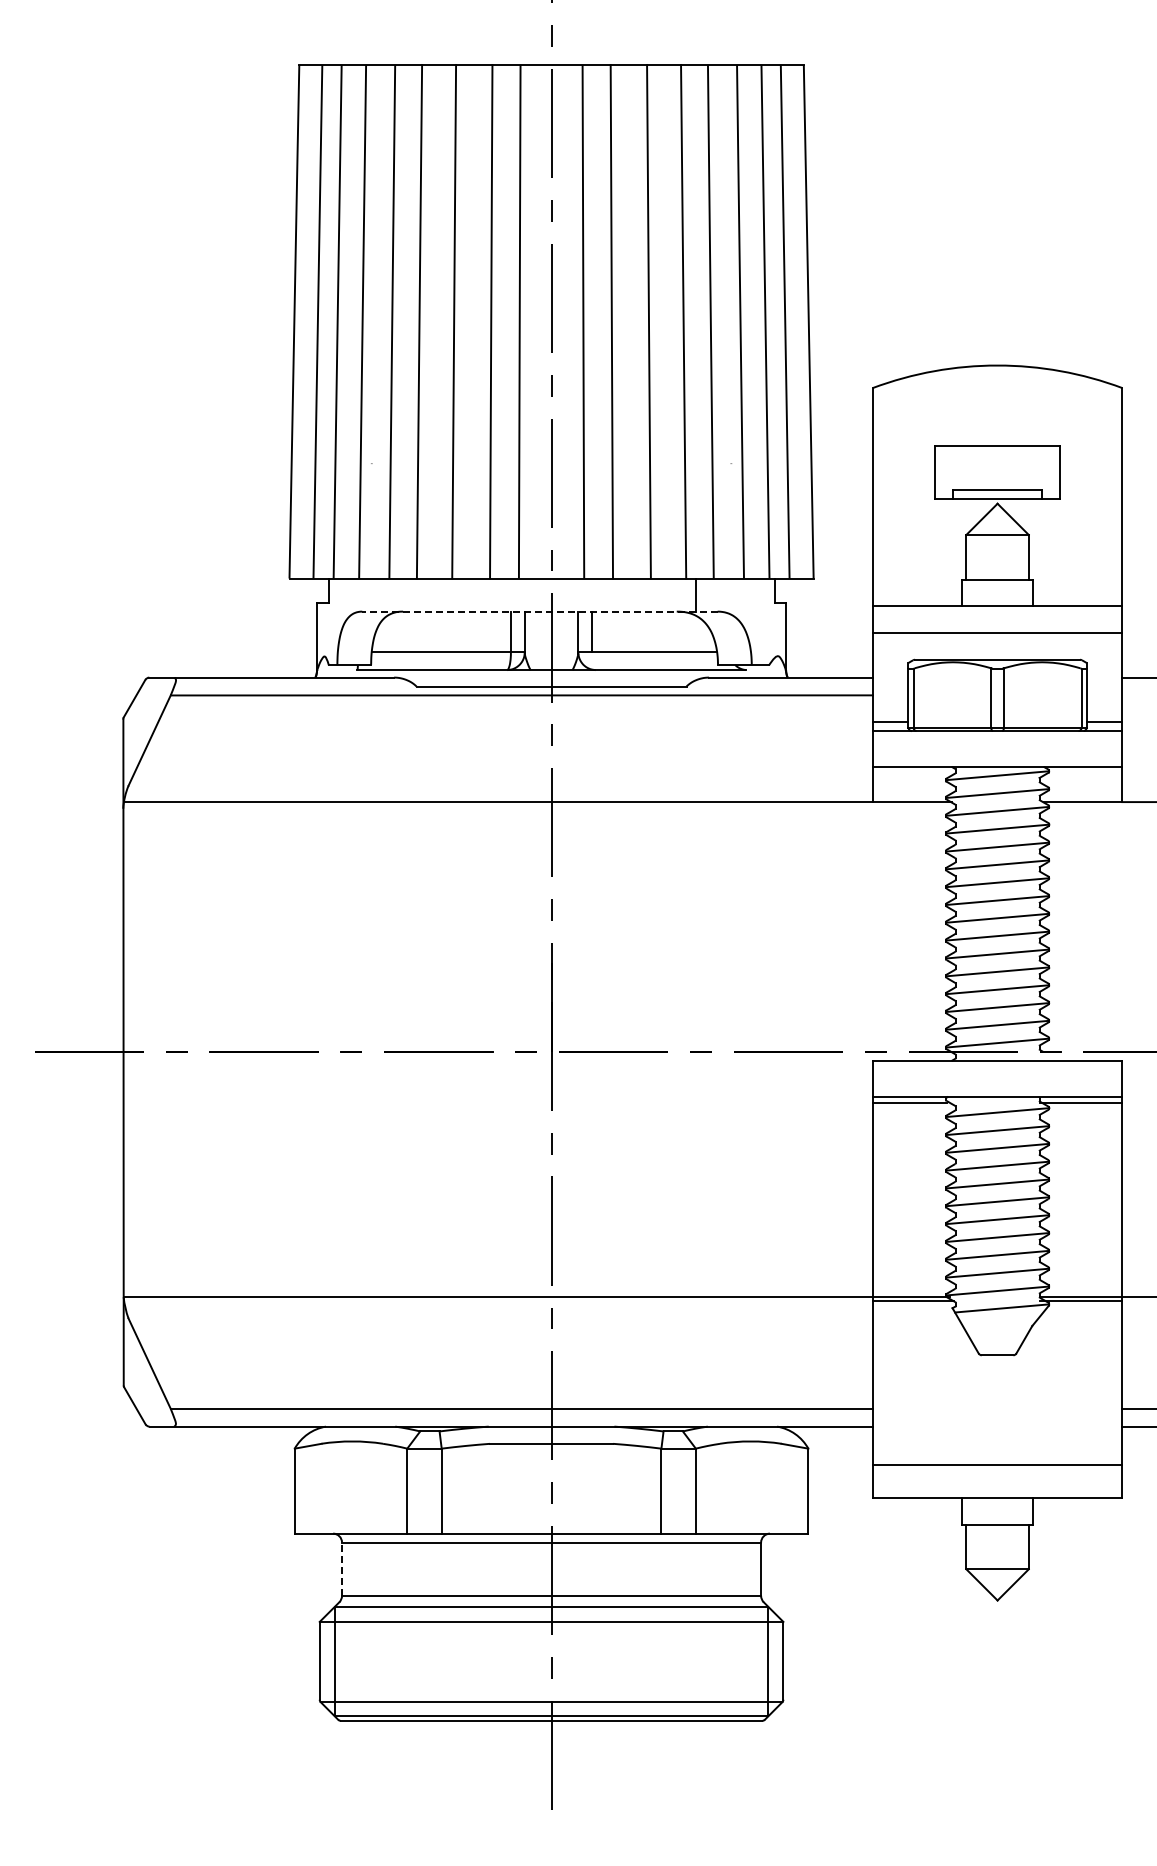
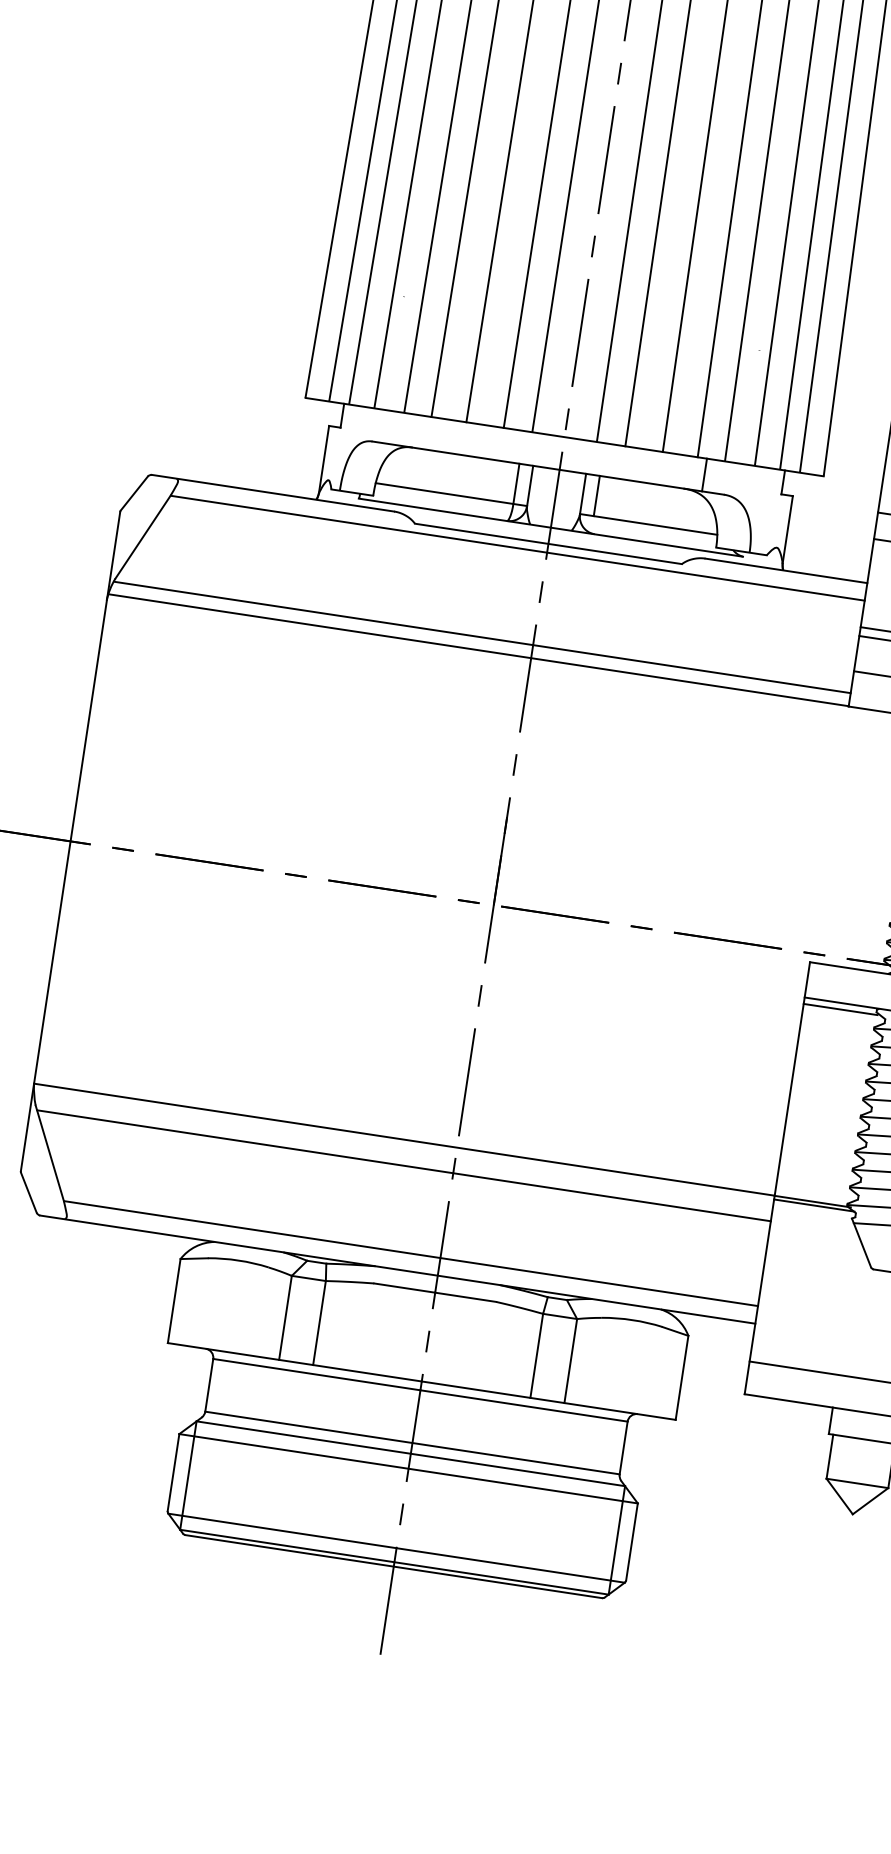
line: (539, 611) -> (547, 467), dashed -> solid
line: (499, 788) -> (481, 636), added
line: (501, 1323) -> (403, 1166), added
line: (342, 1569) -> (209, 1385), dashed -> solid

